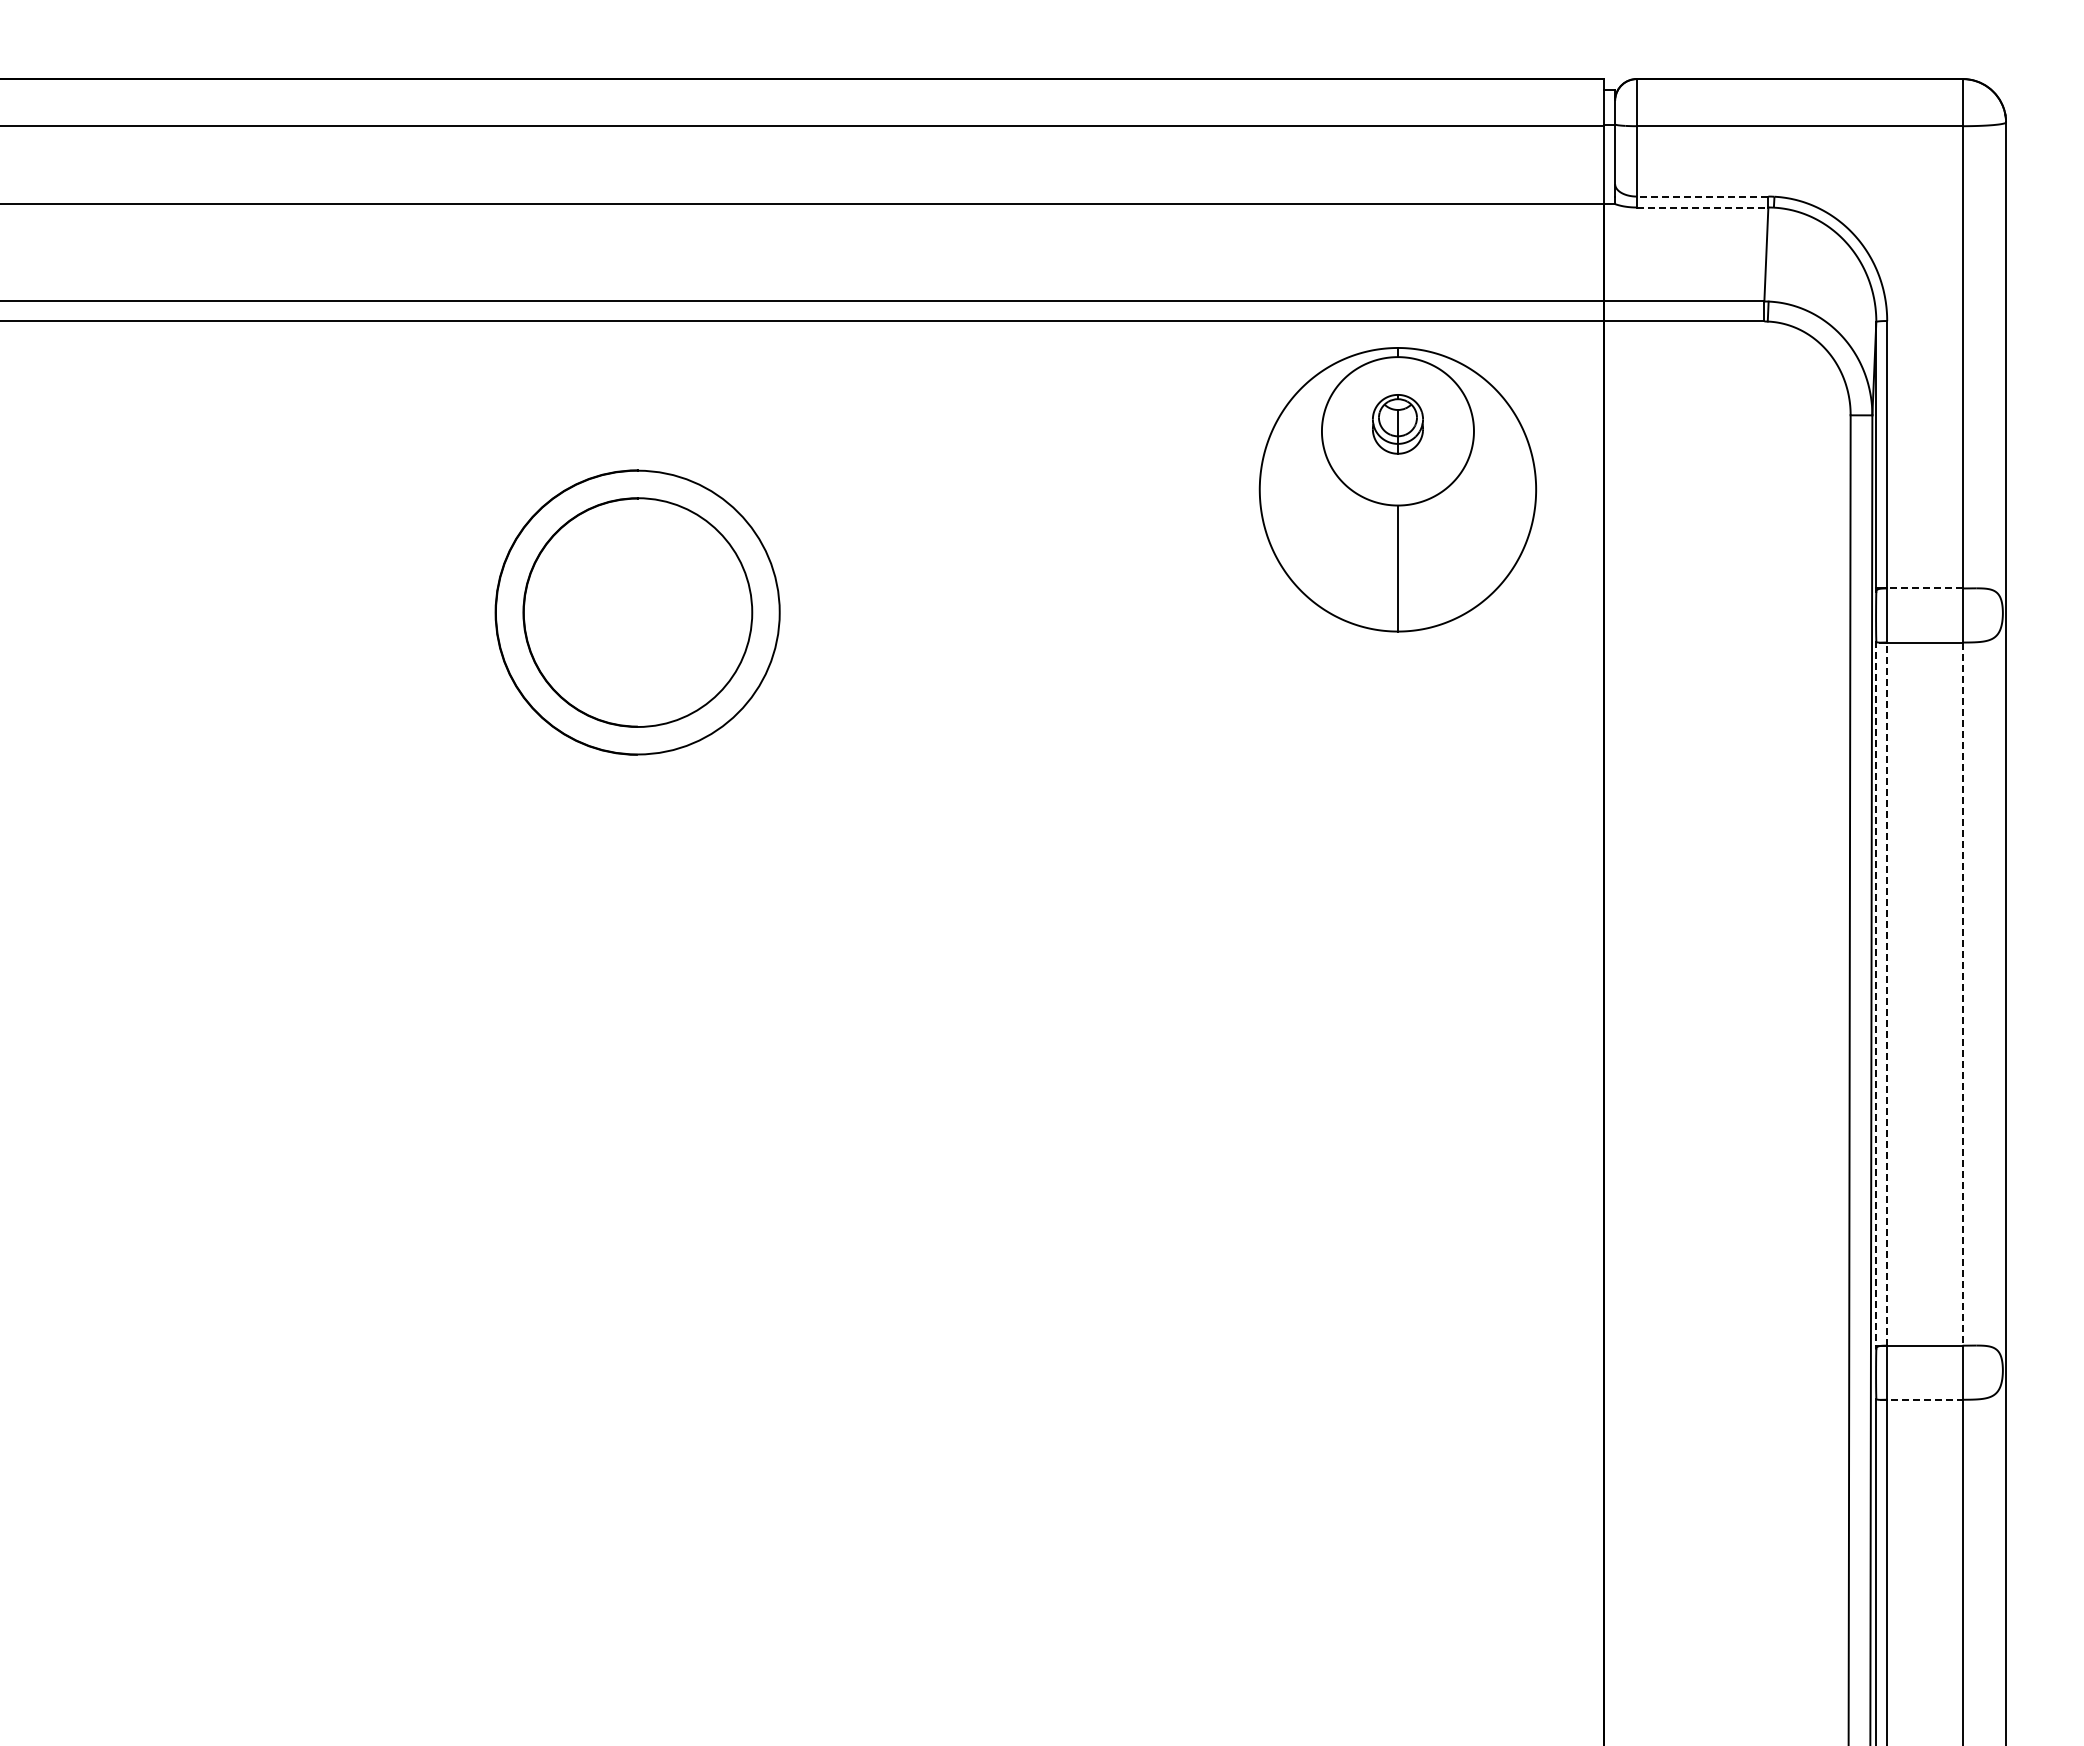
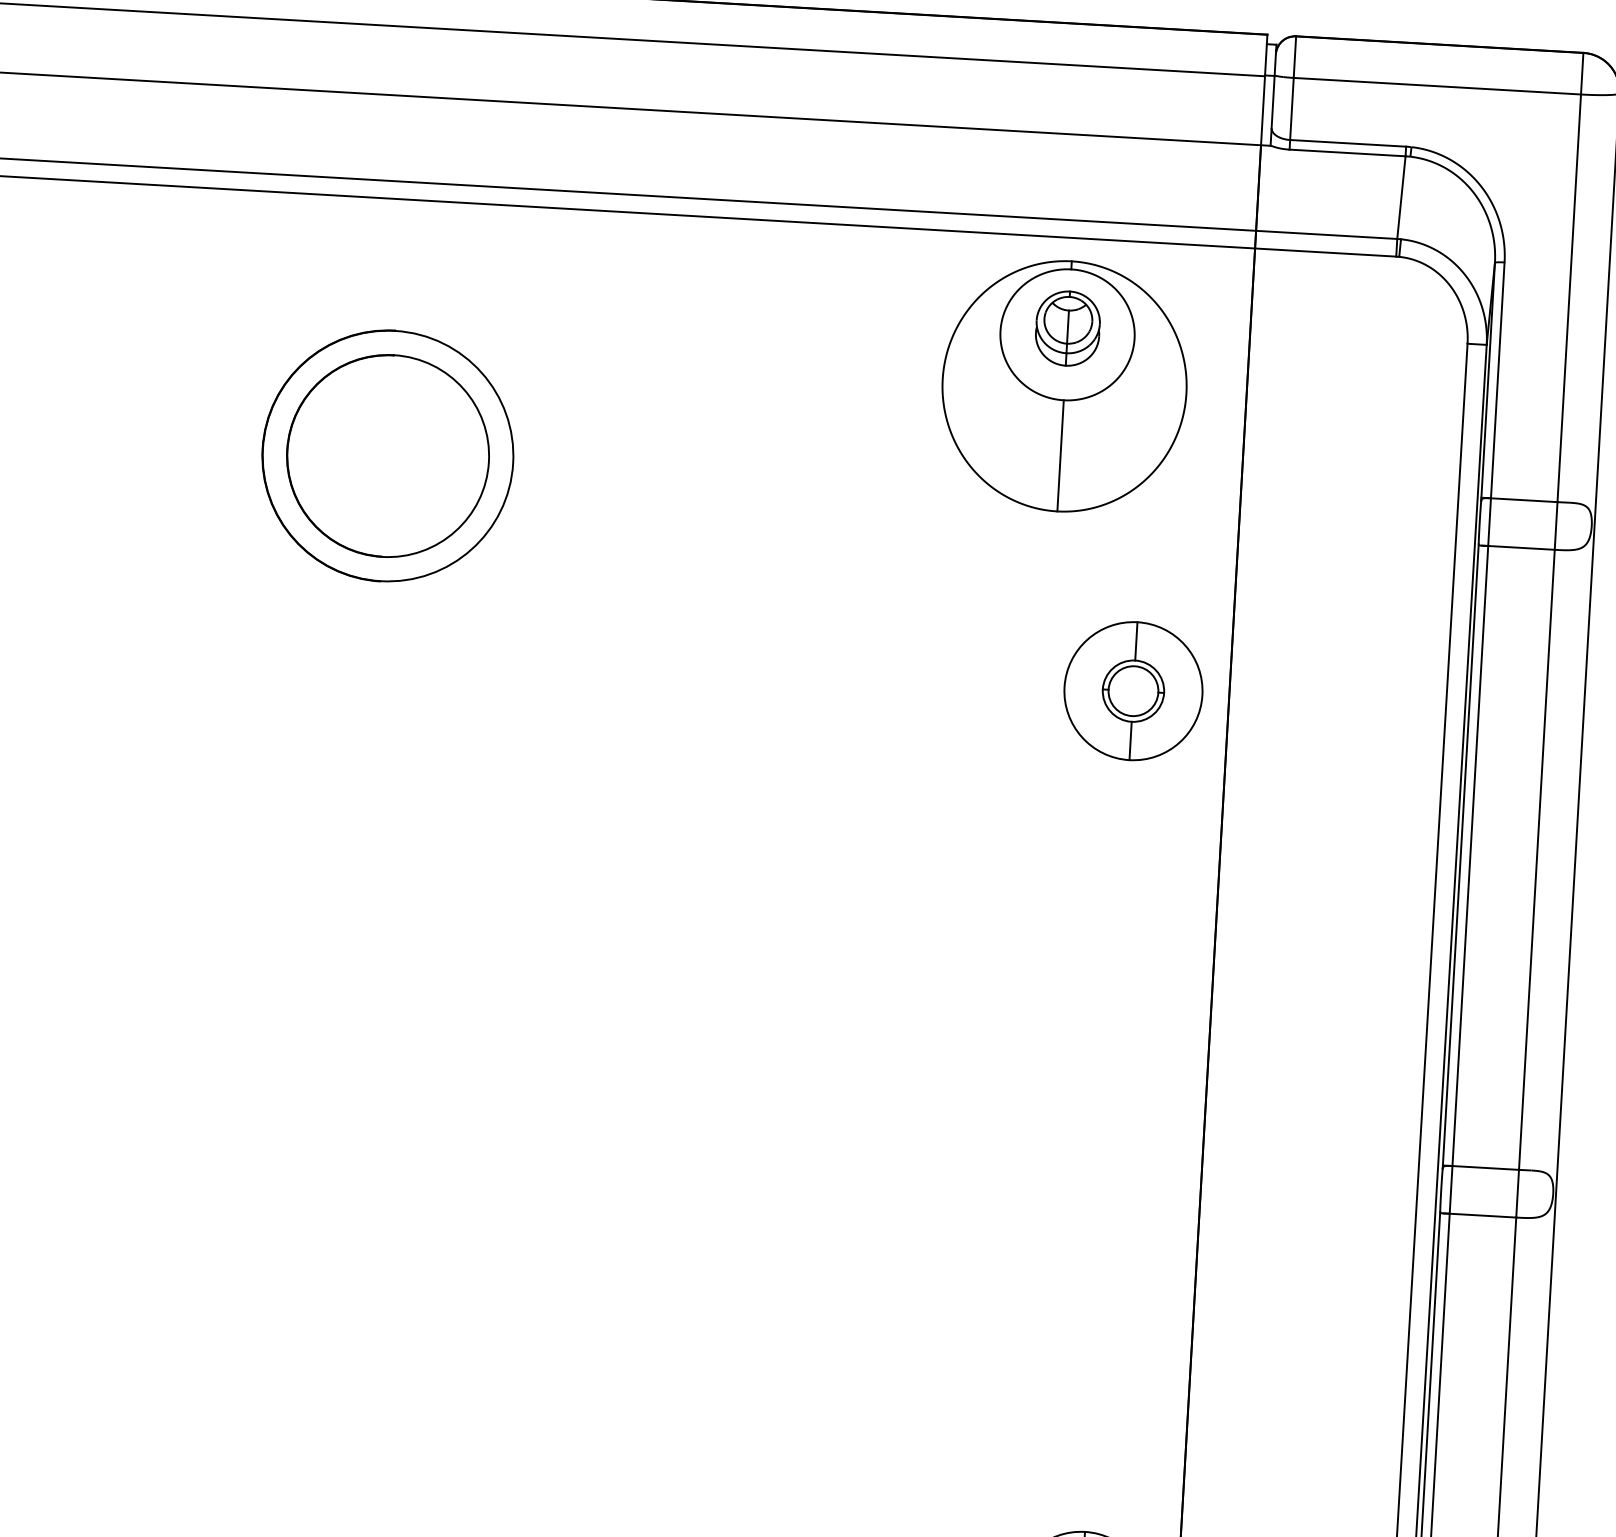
line: (1702, 196) -> (1348, 143), dashed -> solid
line: (1702, 207) -> (1347, 152), dashed -> solid
part: (1397, 424) -> (1067, 328), size x1.43
line: (1924, 588) -> (1523, 500), dashed -> solid
part: (1495, 829) -> (1133, 690), added
line: (1887, 994) -> (1470, 856), dashed -> solid
line: (1962, 994) -> (1536, 860), dashed -> solid
line: (1876, 995) -> (1460, 856), dashed -> solid
line: (1921, 1399) -> (1479, 1215), dashed -> solid

